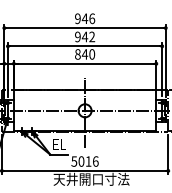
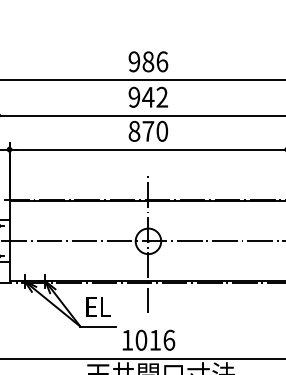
text: (84, 18) -> (147, 61), 946 -> 986
text: (84, 54) -> (147, 131), 840 -> 870
text: (74, 161) -> (127, 340), 5016 -> 1016

